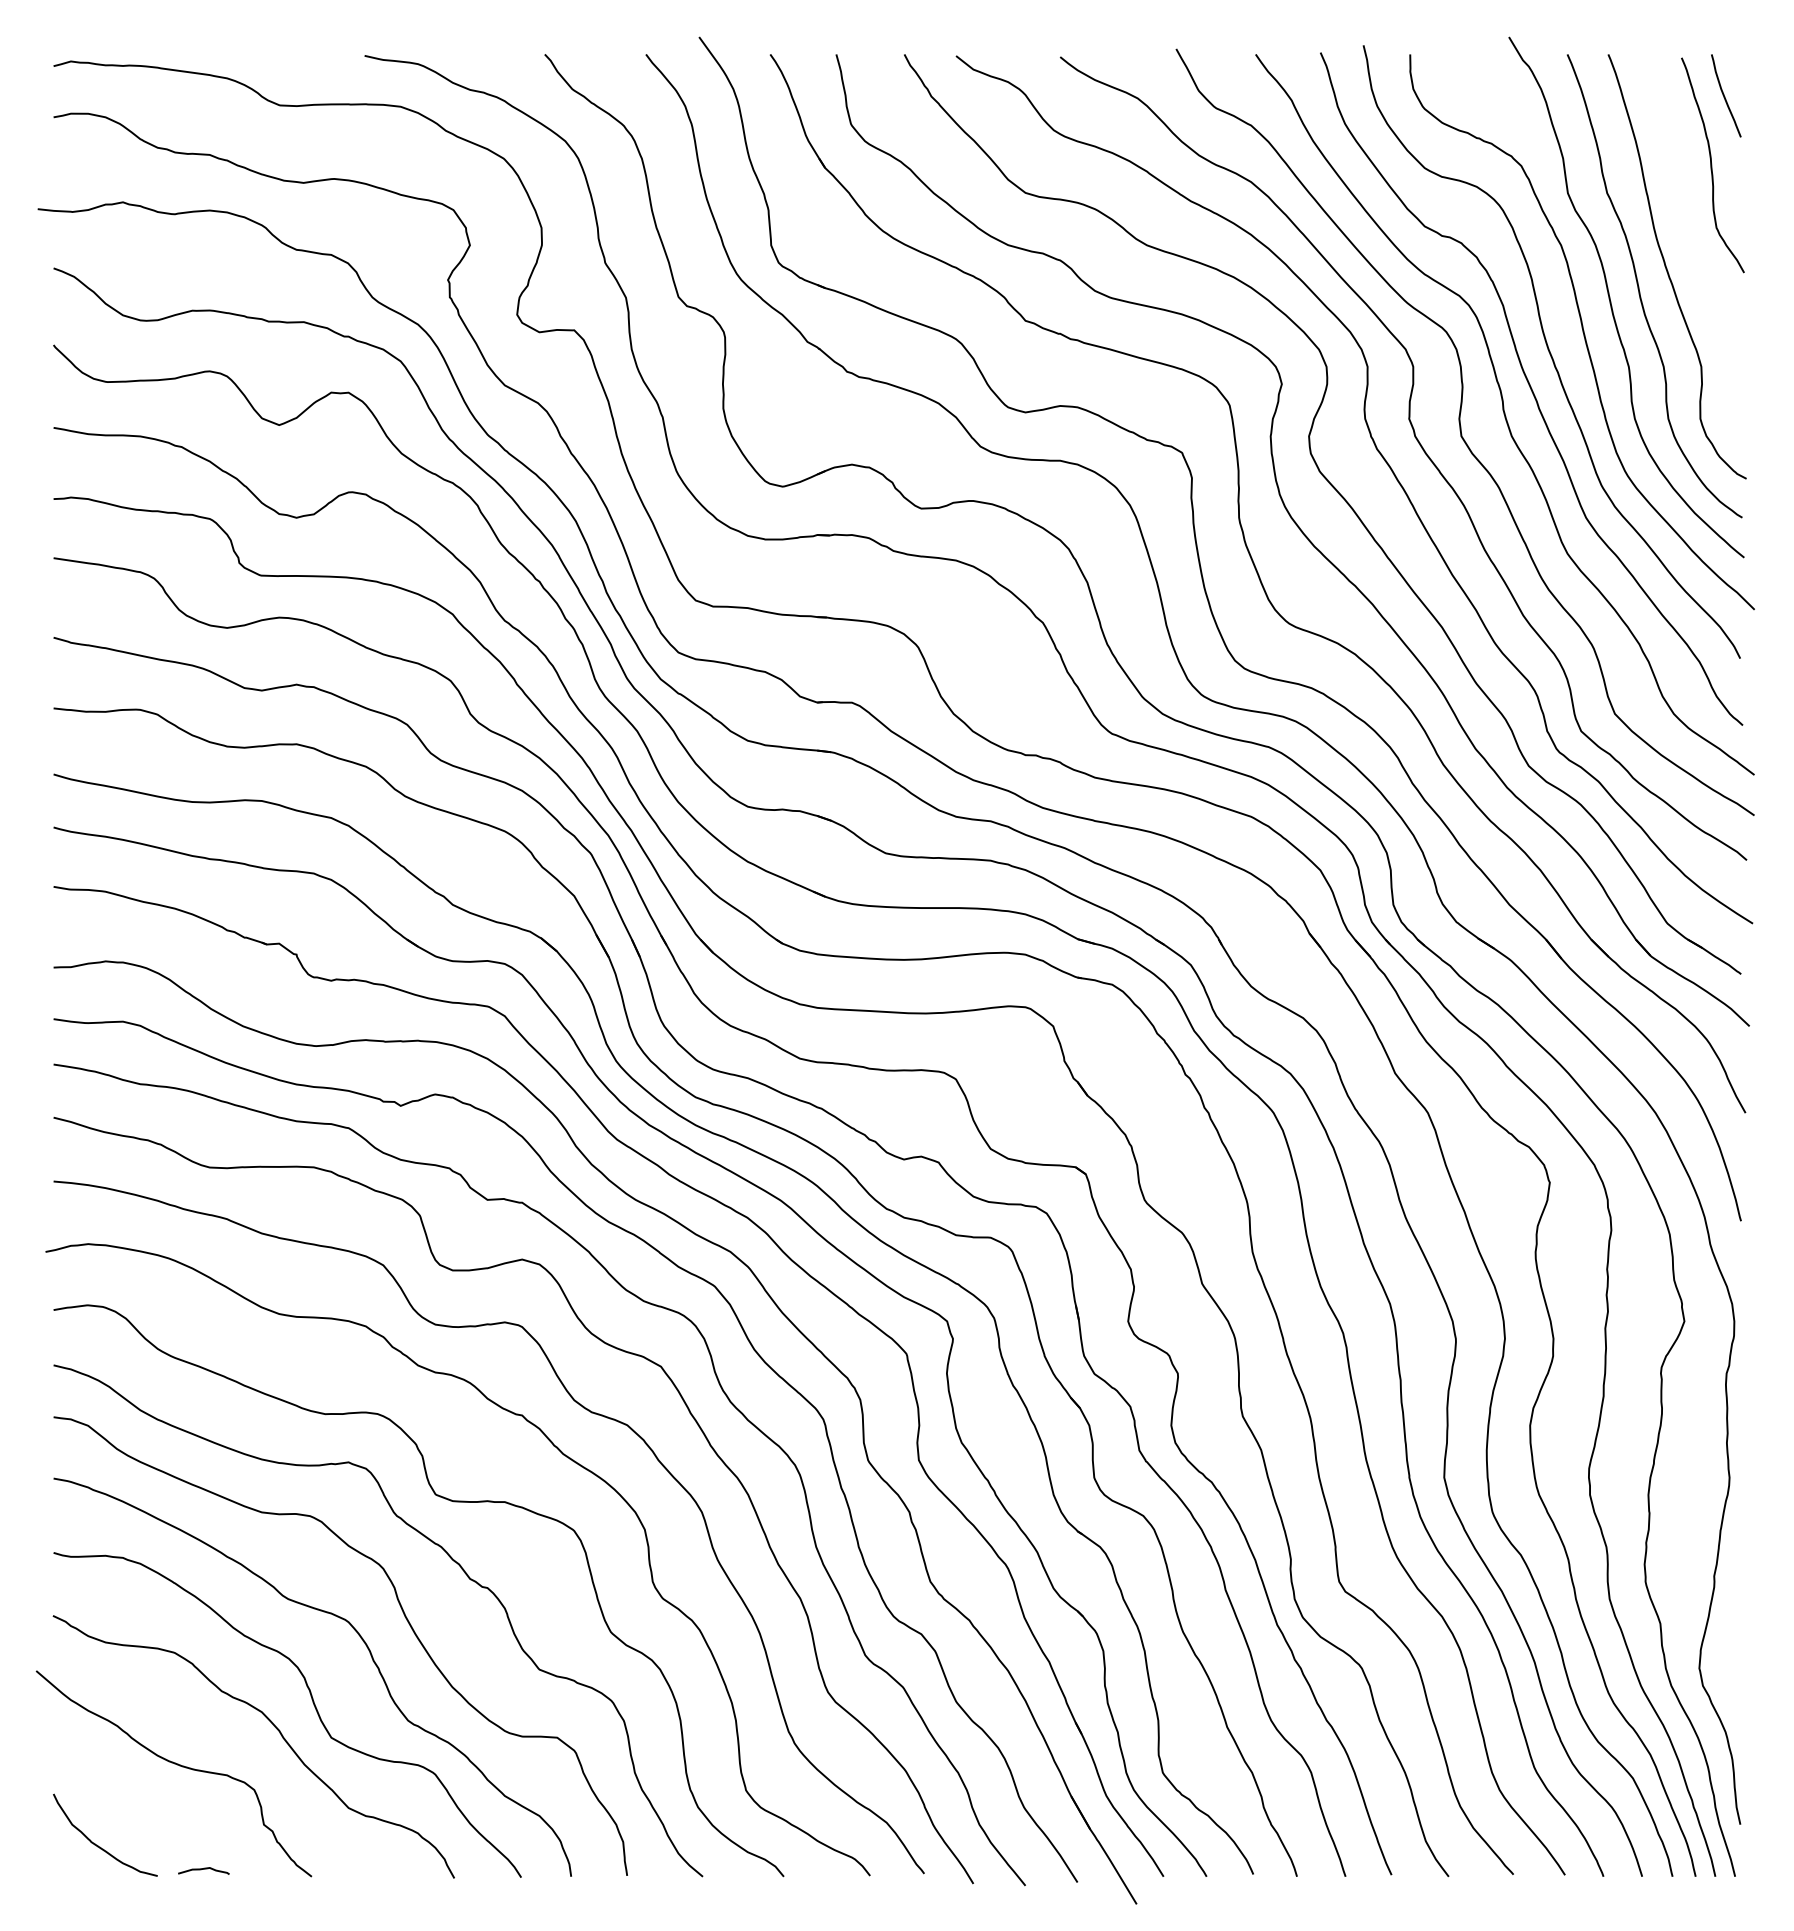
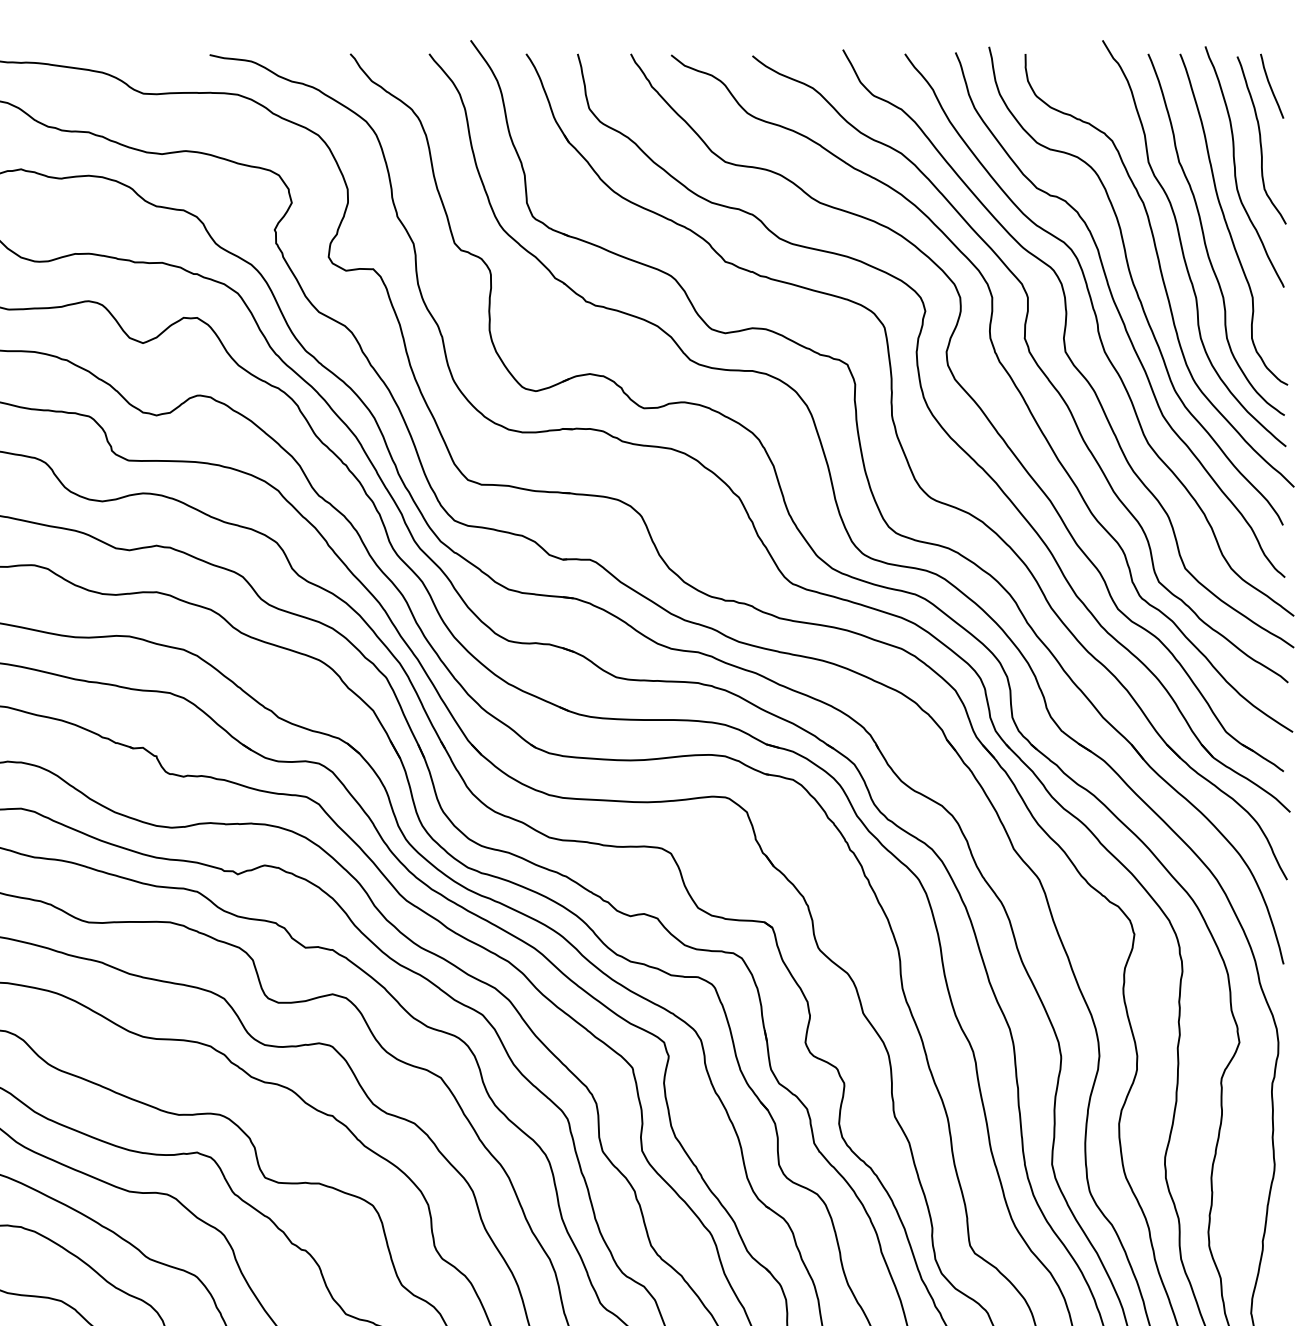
curve: (1679, 198) -> (1235, 166), added

